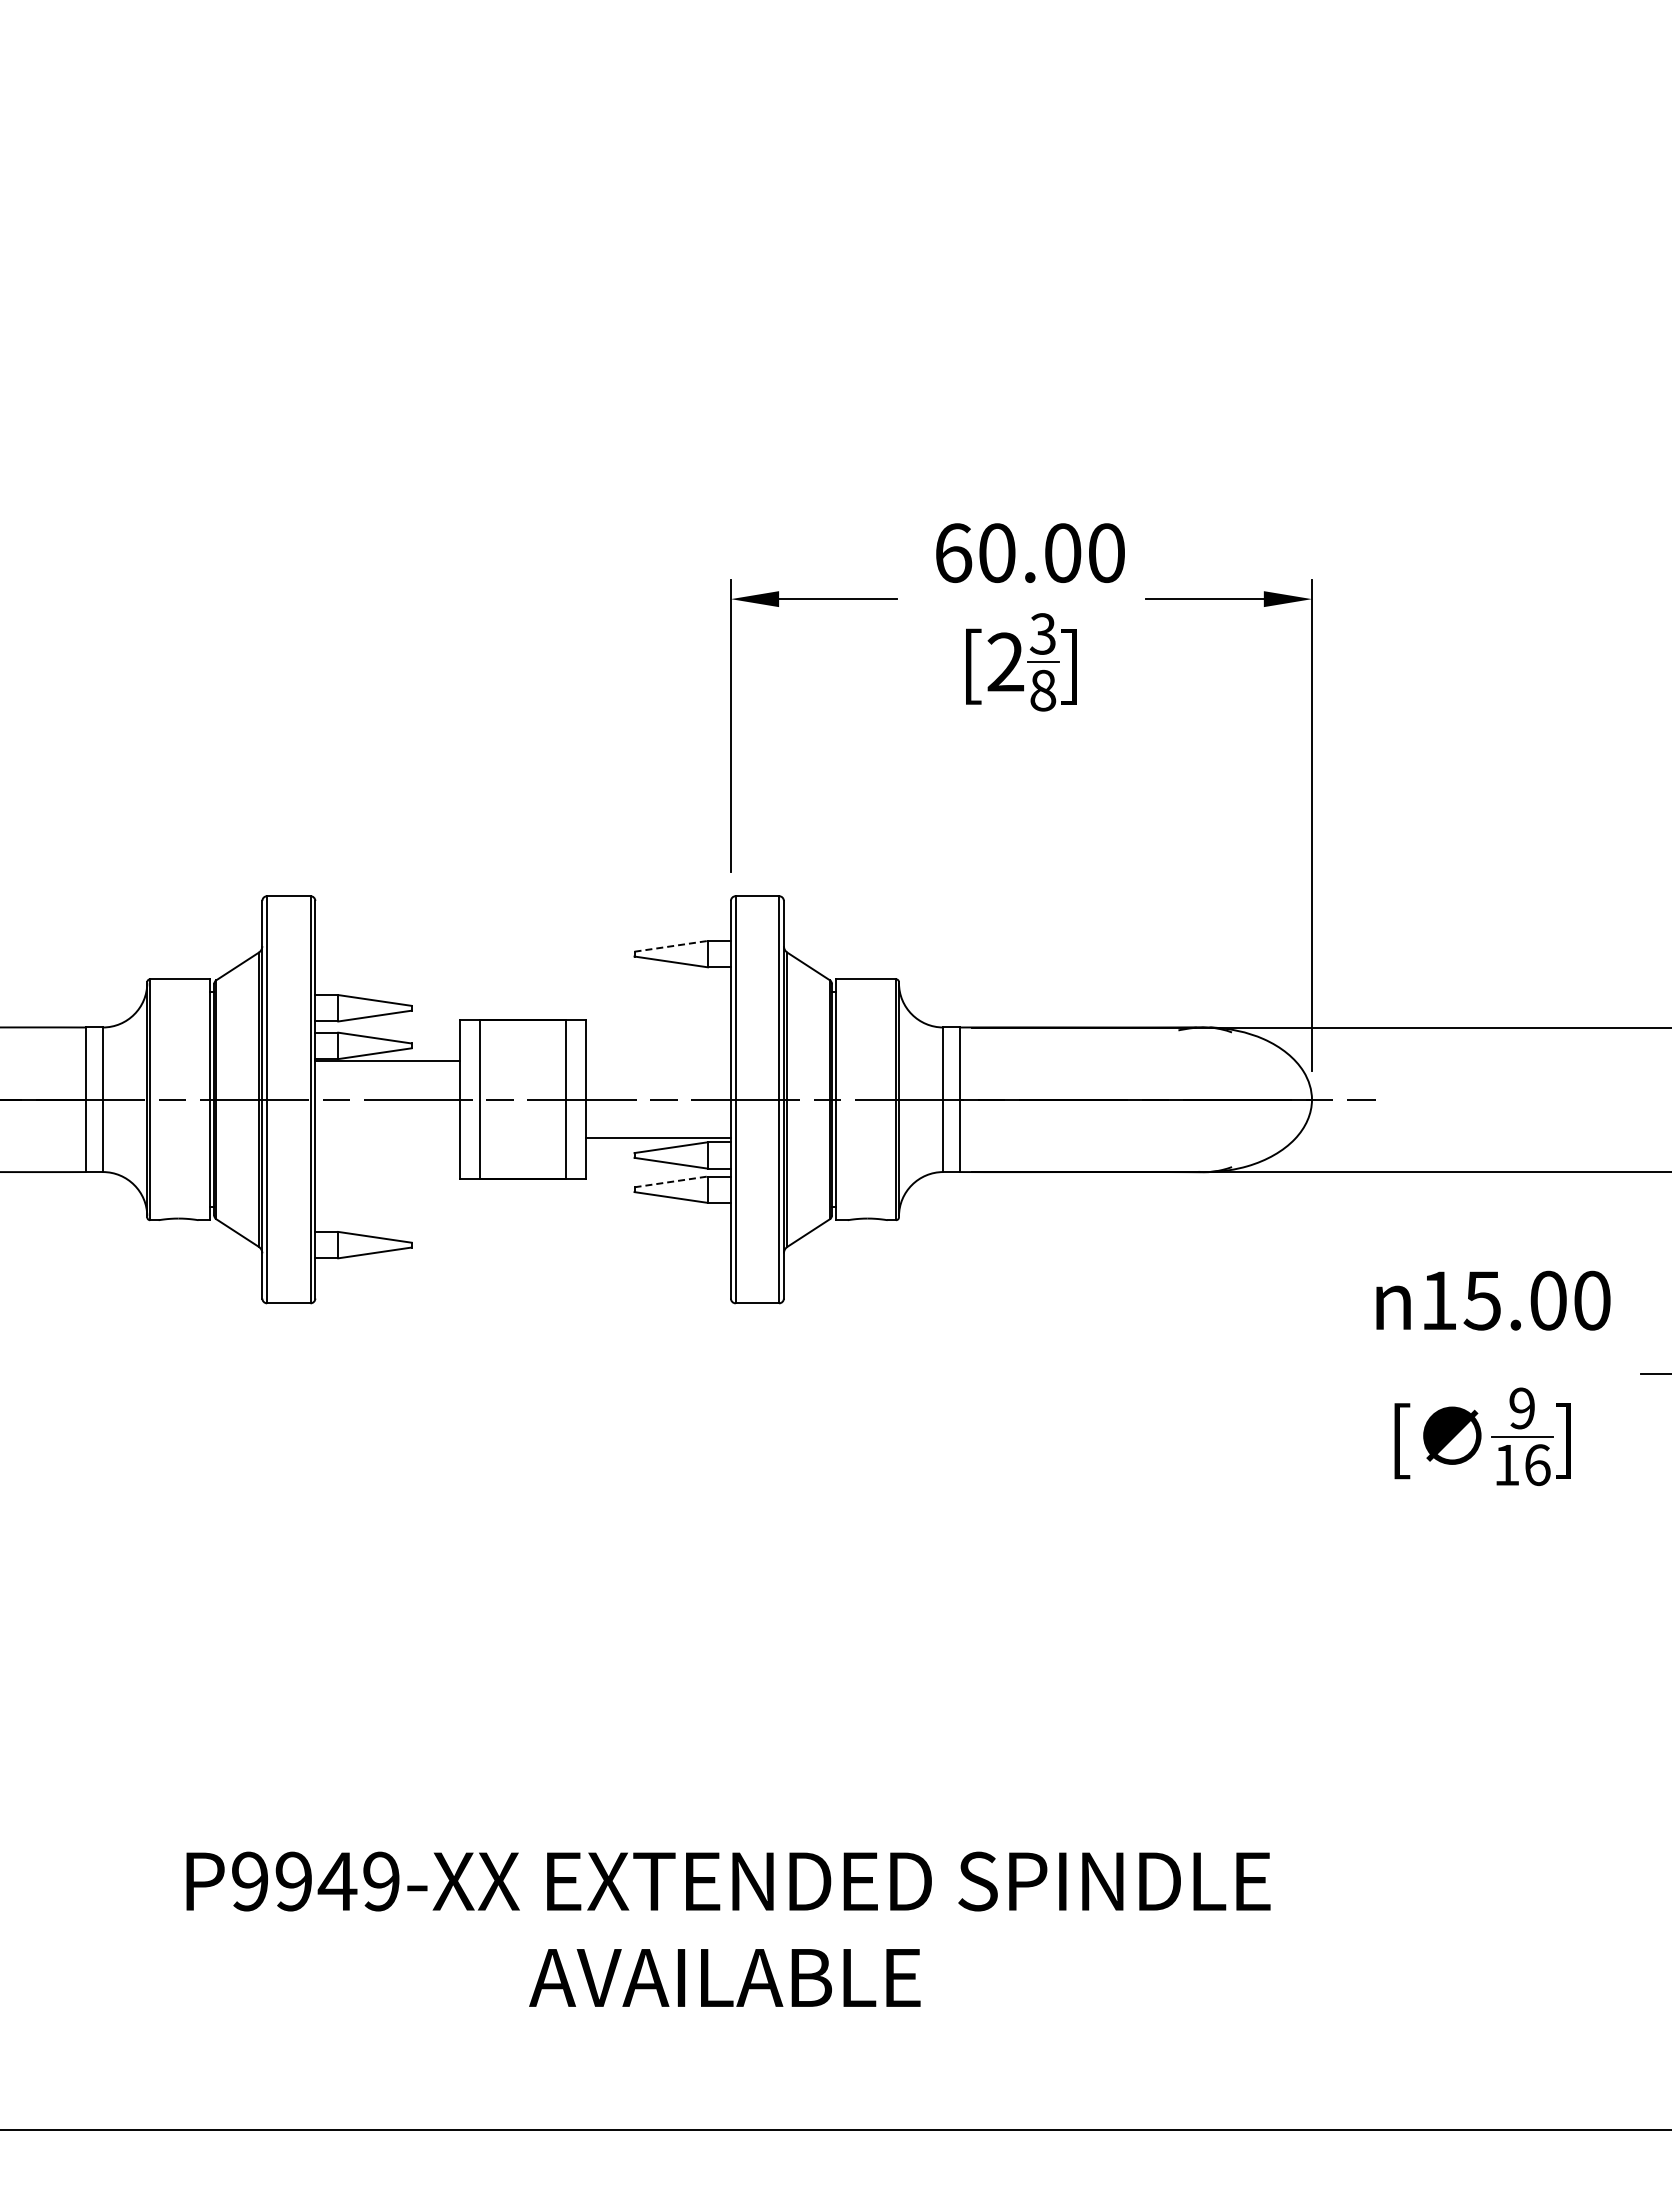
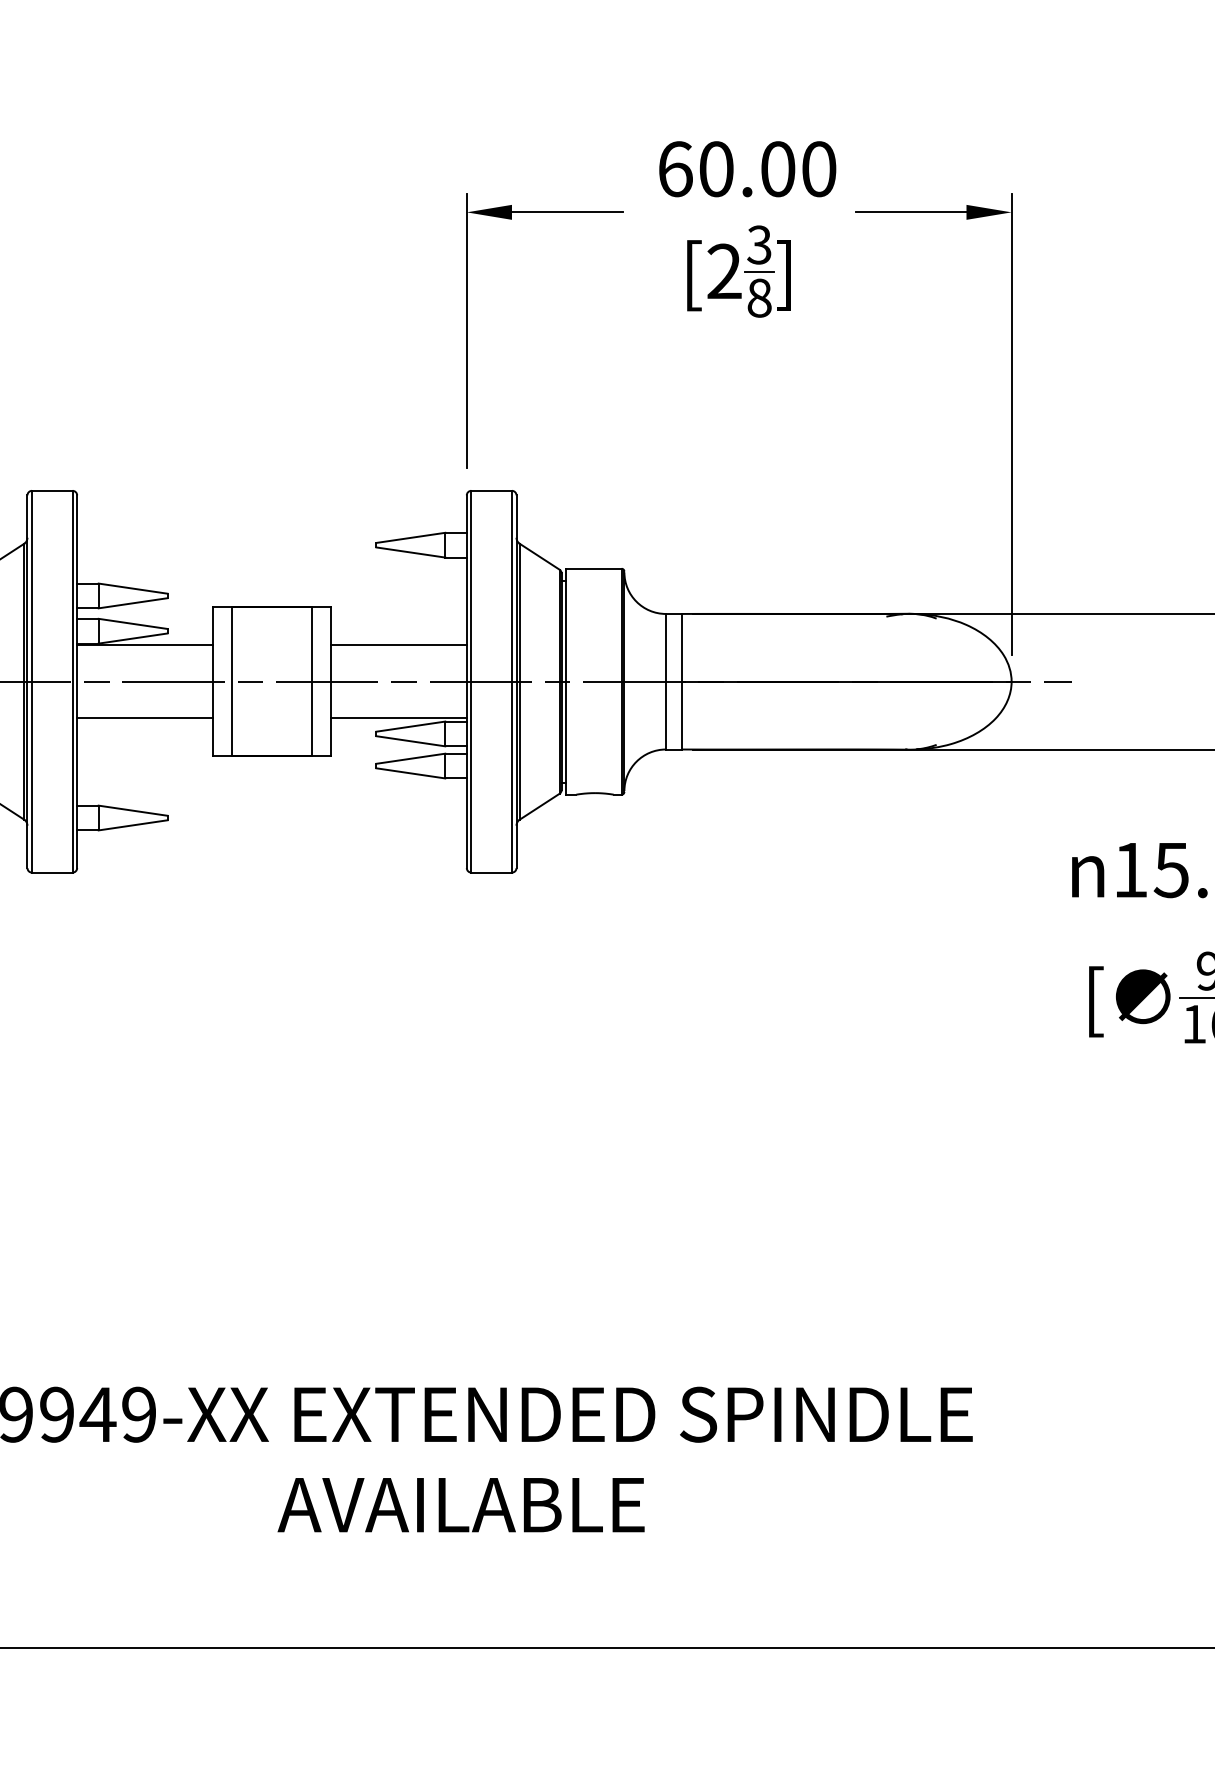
line: (671, 946) -> (411, 538), dashed -> solid
line: (658, 1060) -> (398, 644), added
line: (387, 1137) -> (144, 717), added
line: (671, 1181) -> (411, 758), dashed -> solid

